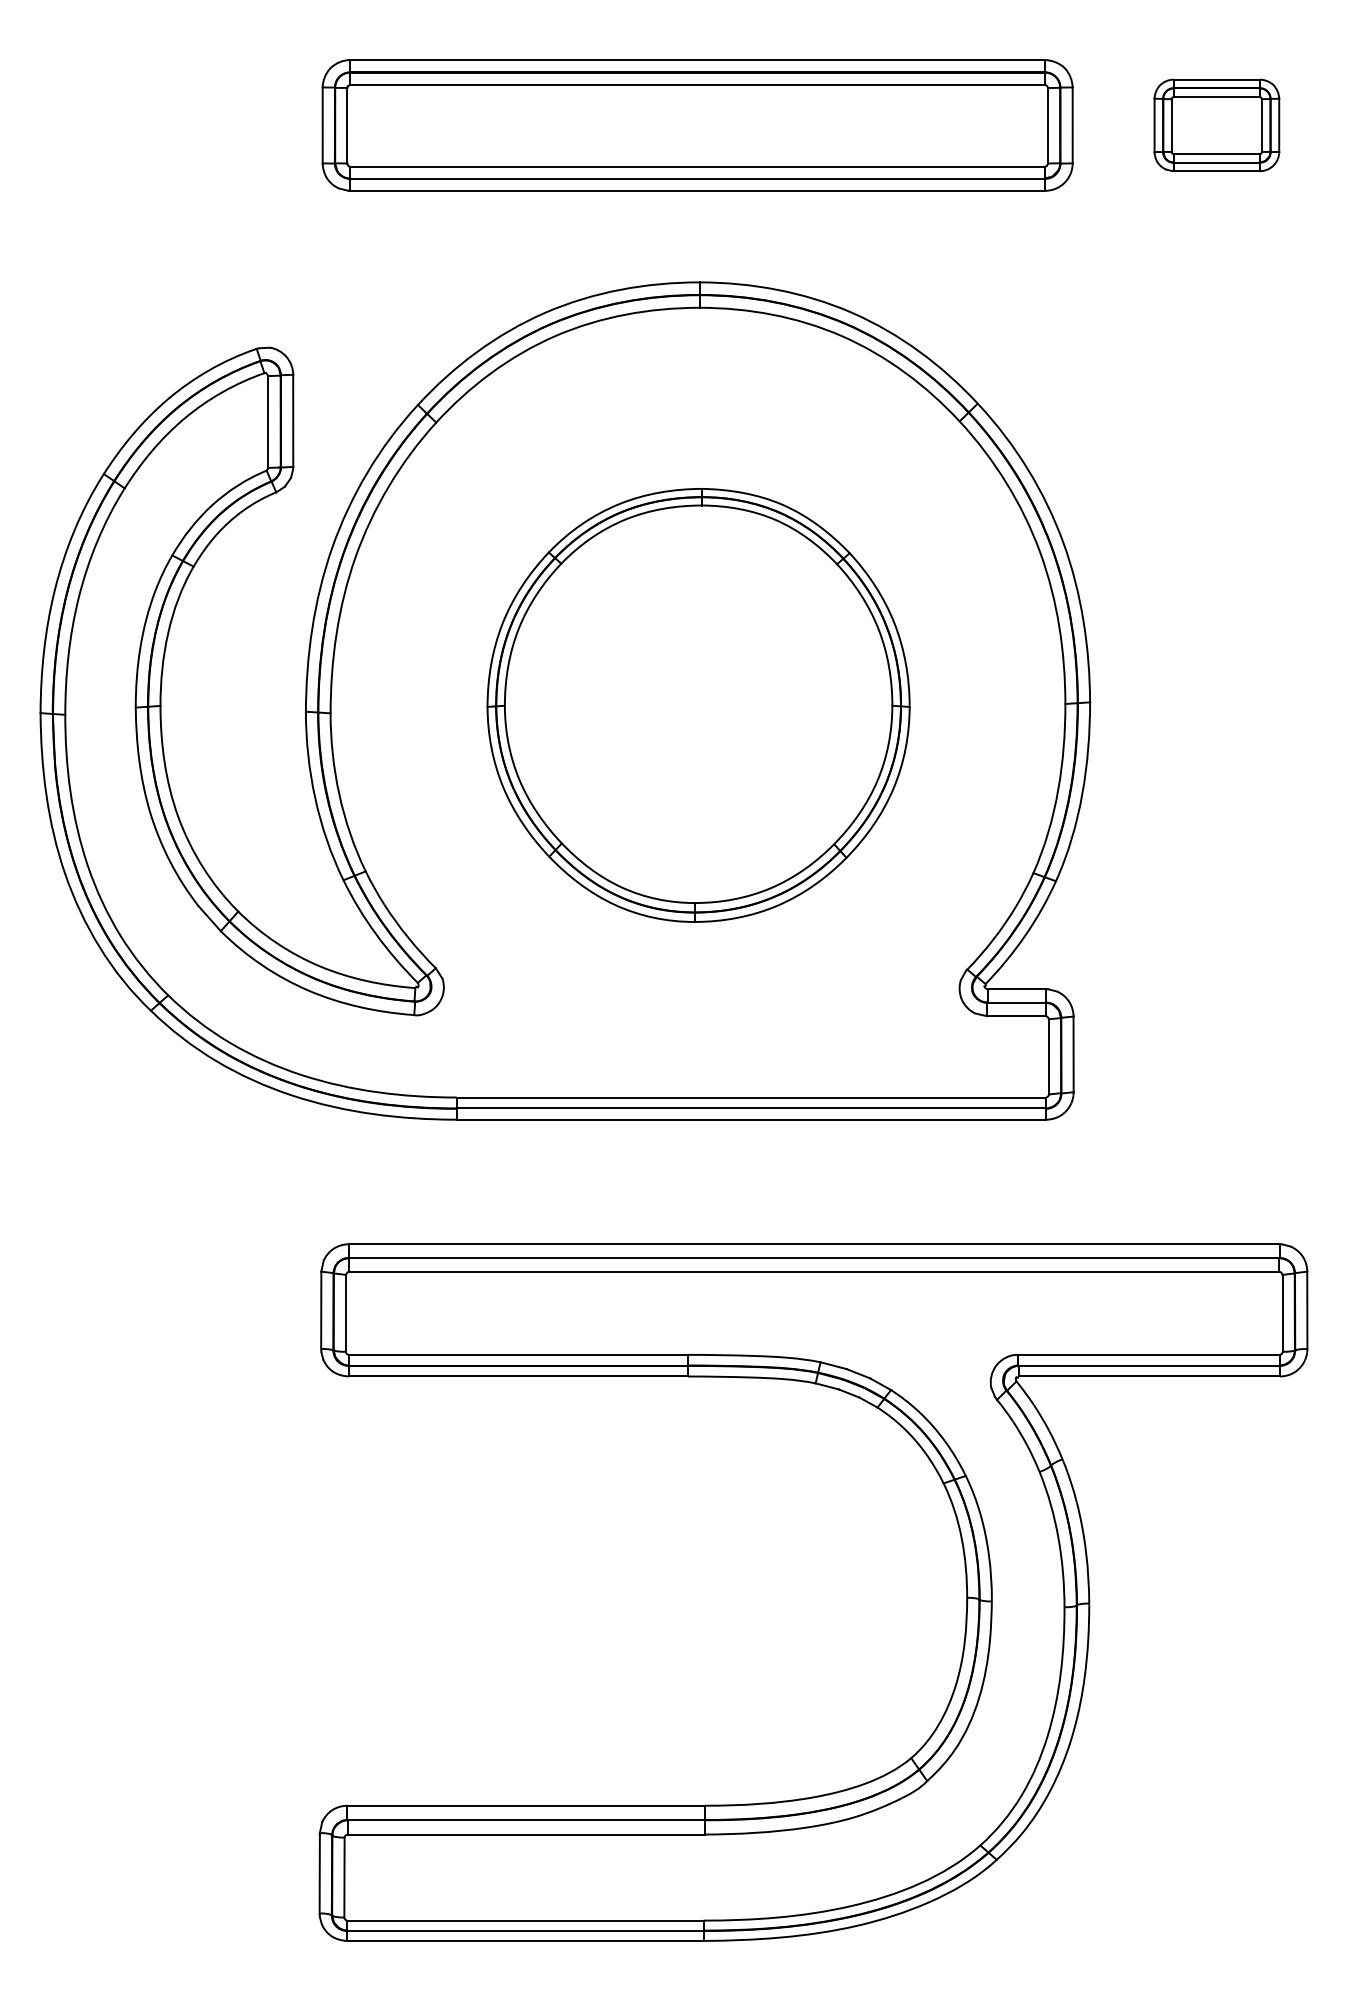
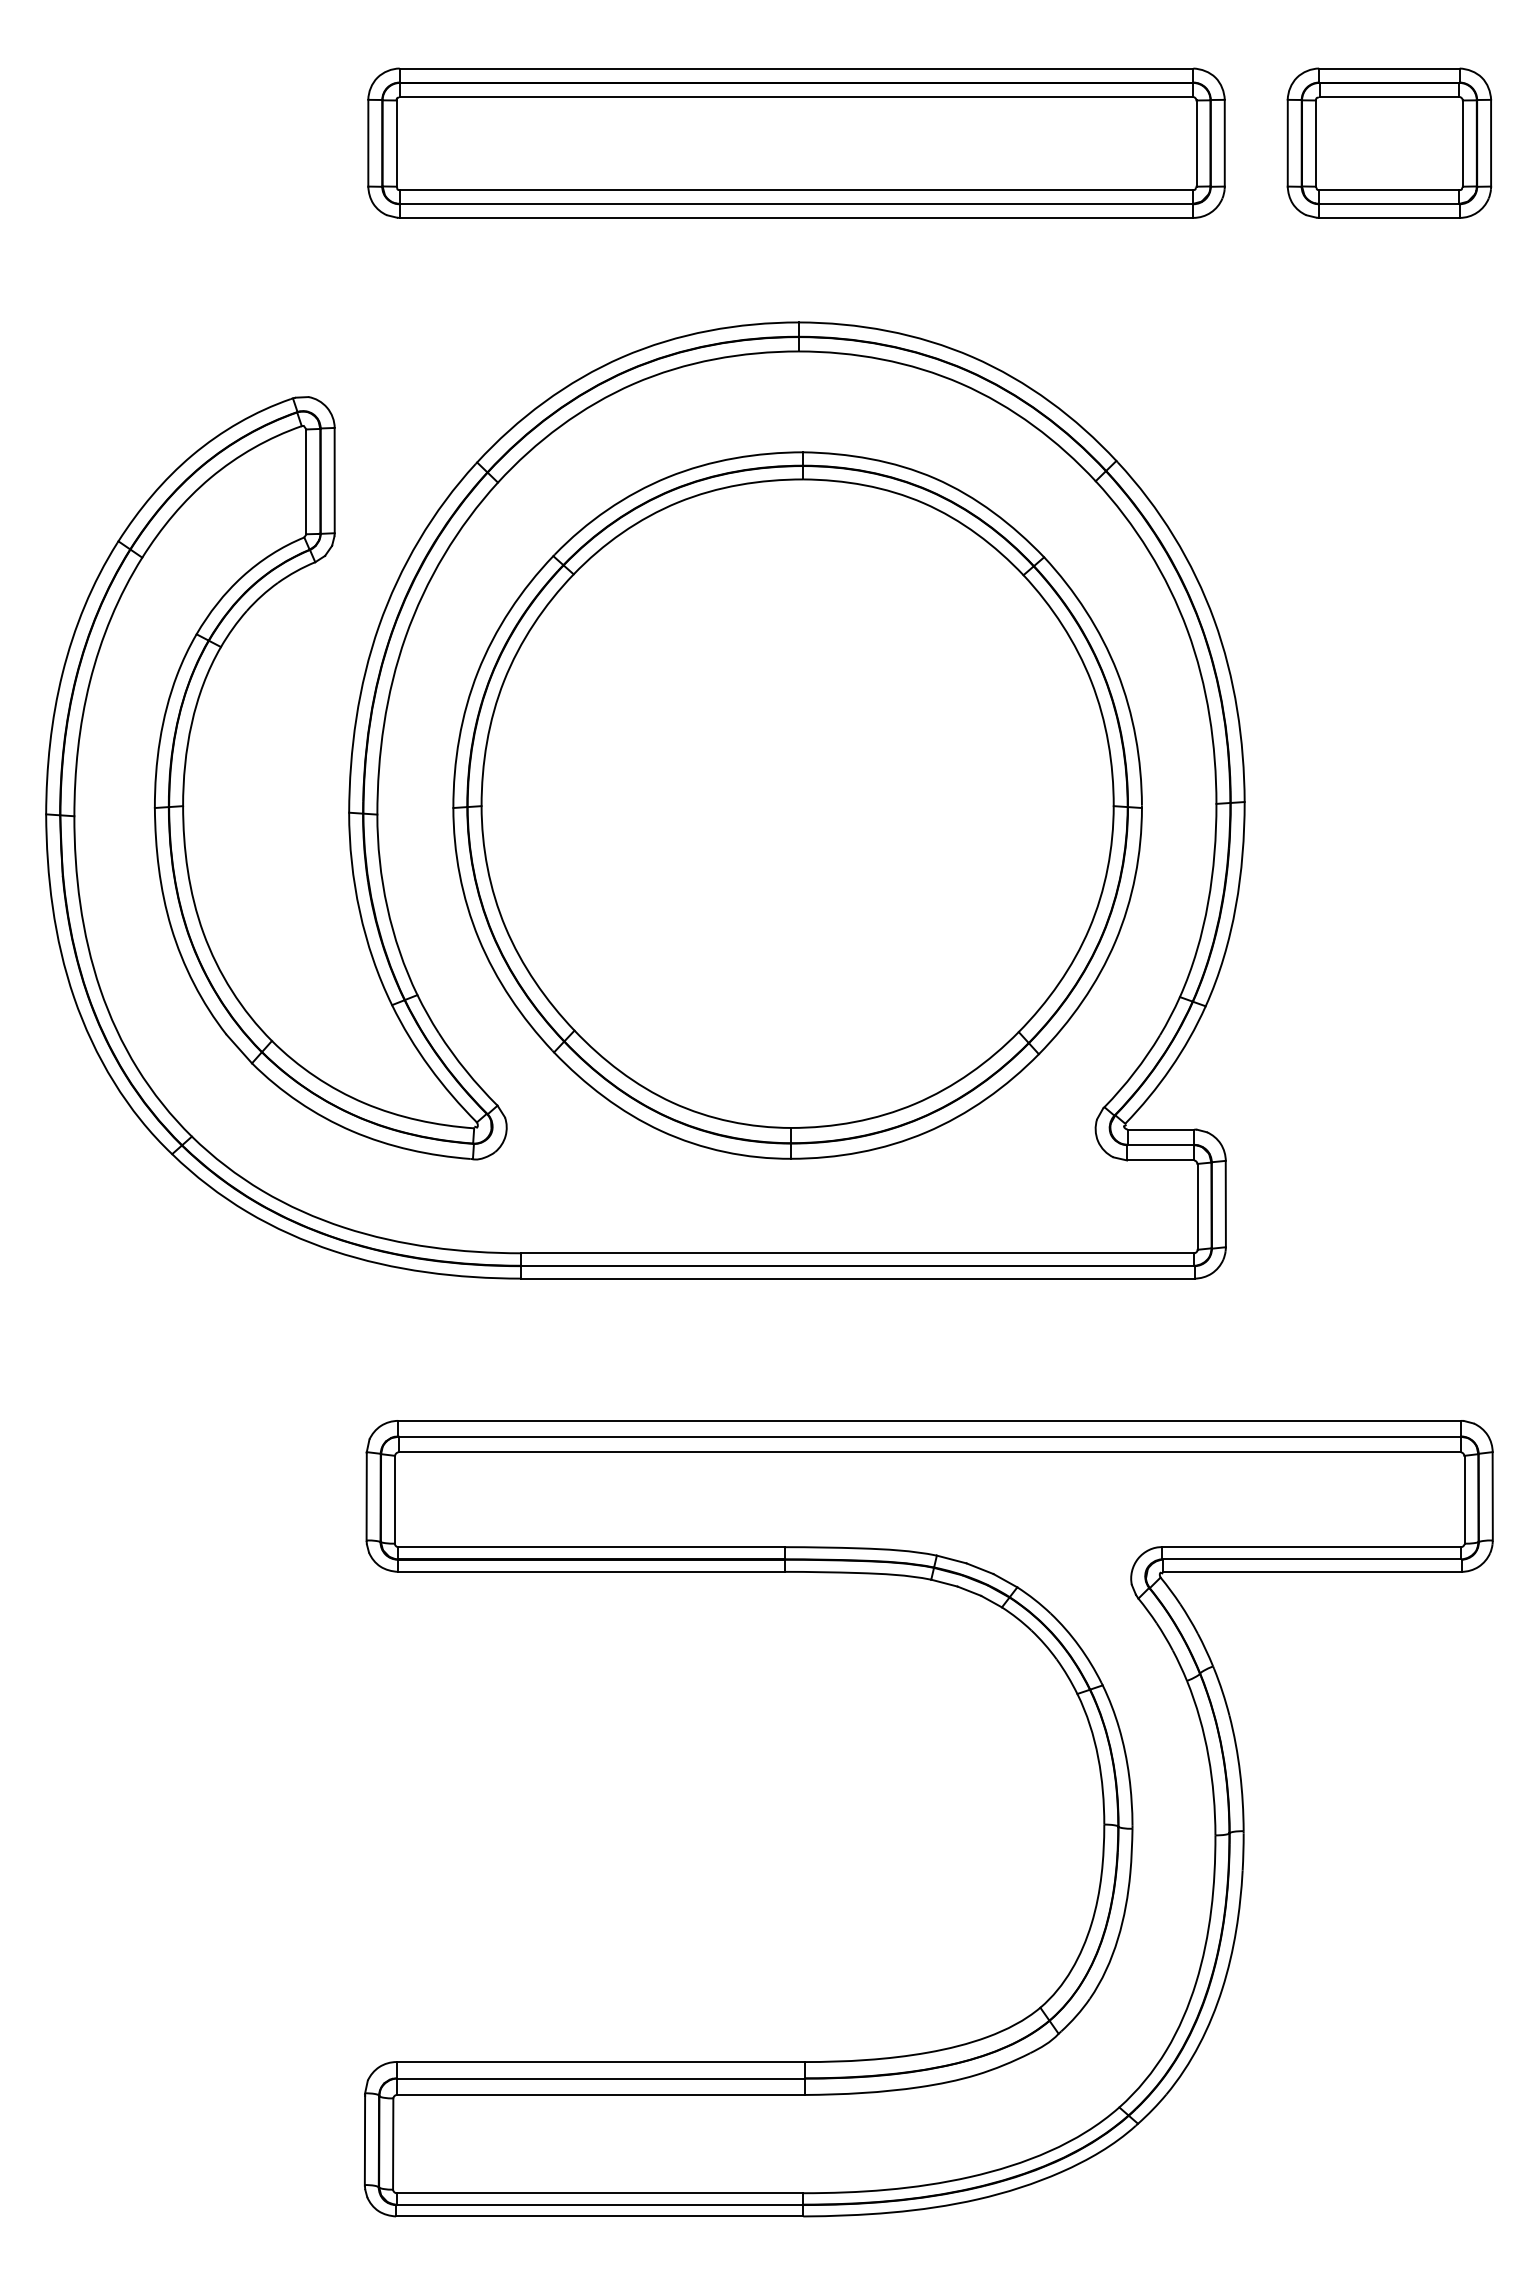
part: (1216, 124) -> (1389, 142), size x1.43
part: (698, 705) -> (797, 805), size x1.43

